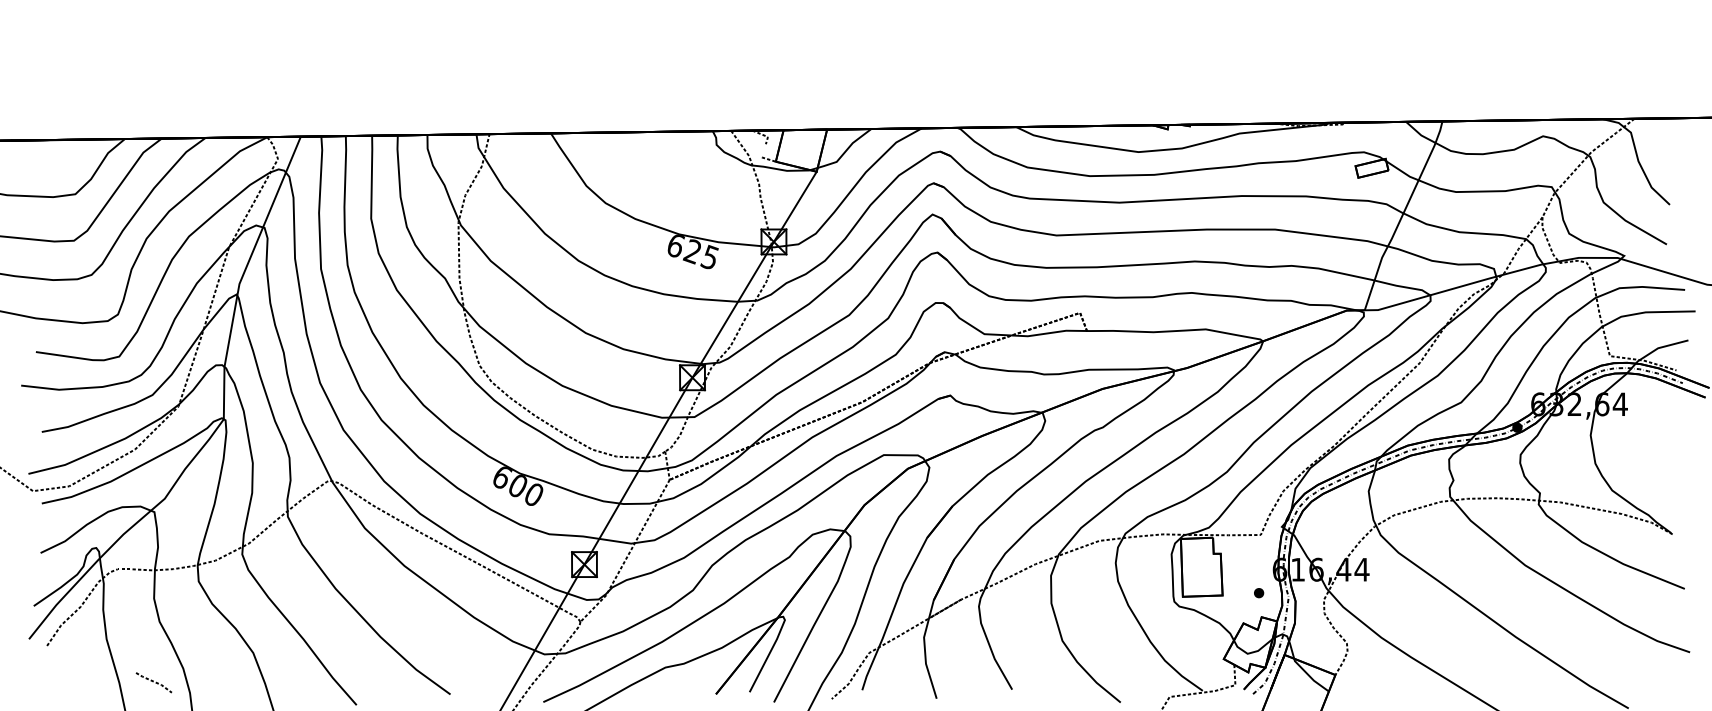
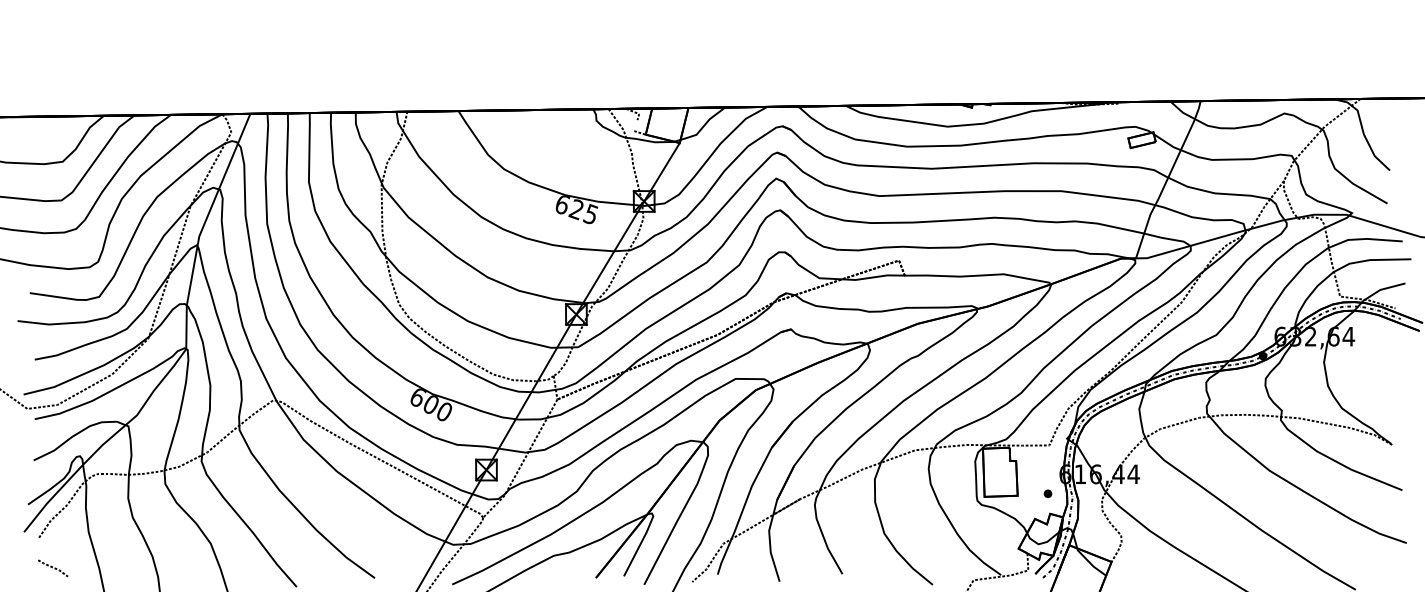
line: (153, 682) -> (52, 568), moved

